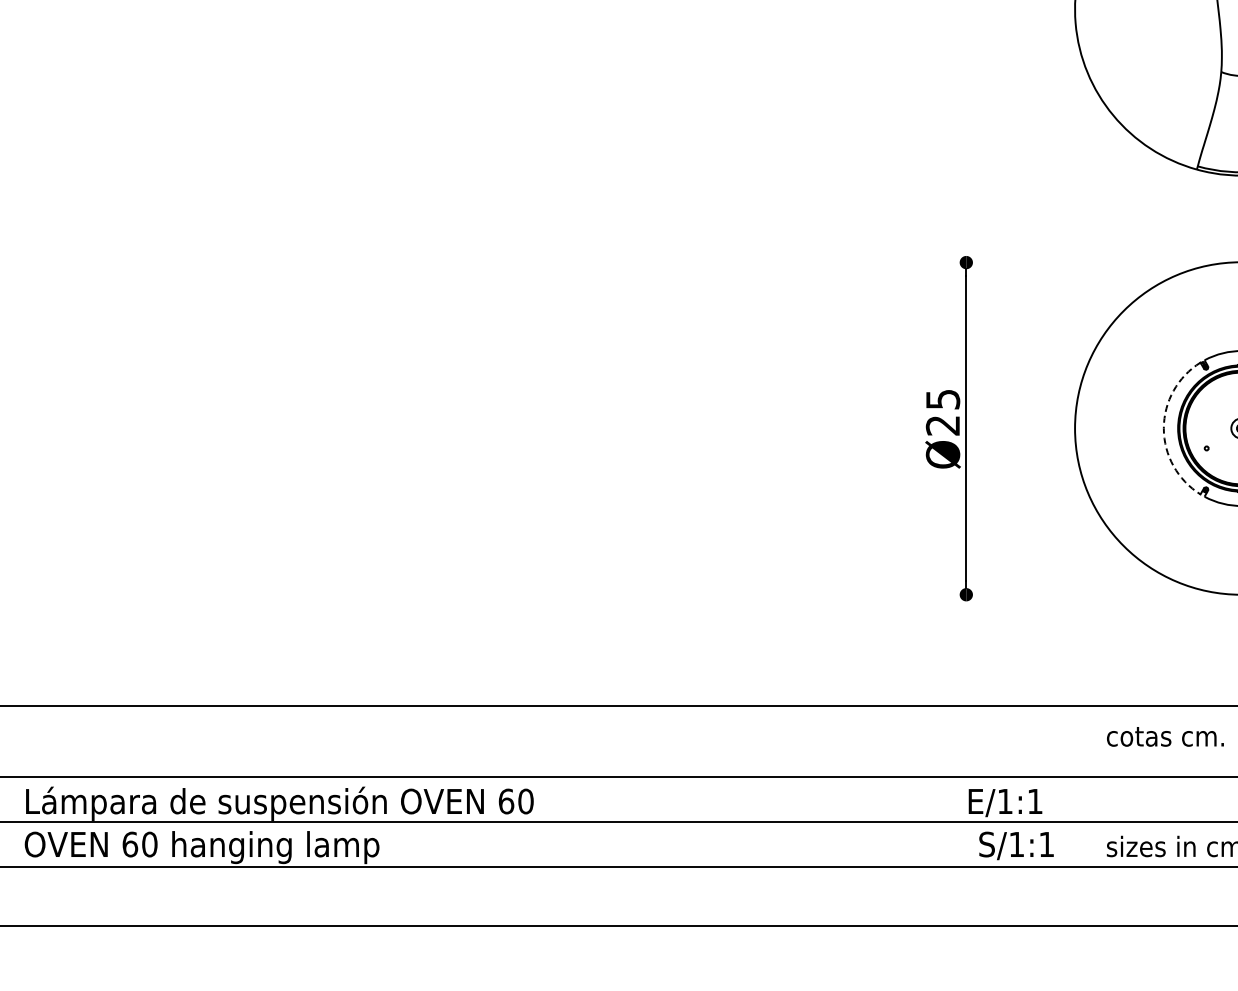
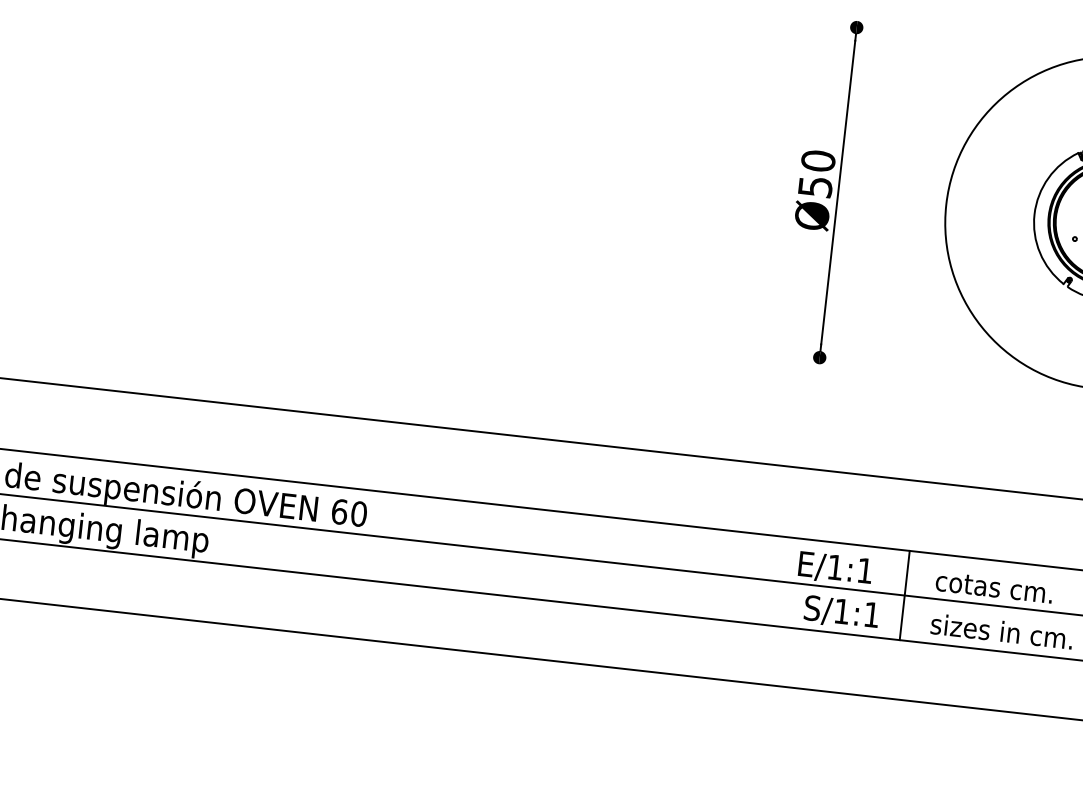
text: (942, 412) -> (816, 173), Ø25 -> Ø50
arc: (1163, 428) -> (1034, 214), dashed -> solid
text: (1165, 736) -> (994, 587), moved
line: (1077, 821) -> (904, 595), added

